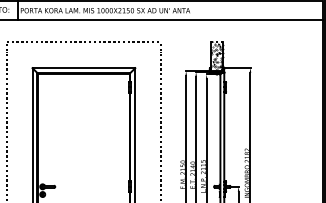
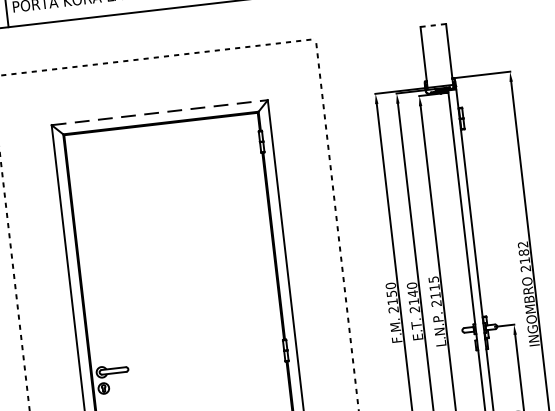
hatch: (216, 56) -> (435, 55), removed
line: (84, 68) -> (161, 113), solid -> dashed

